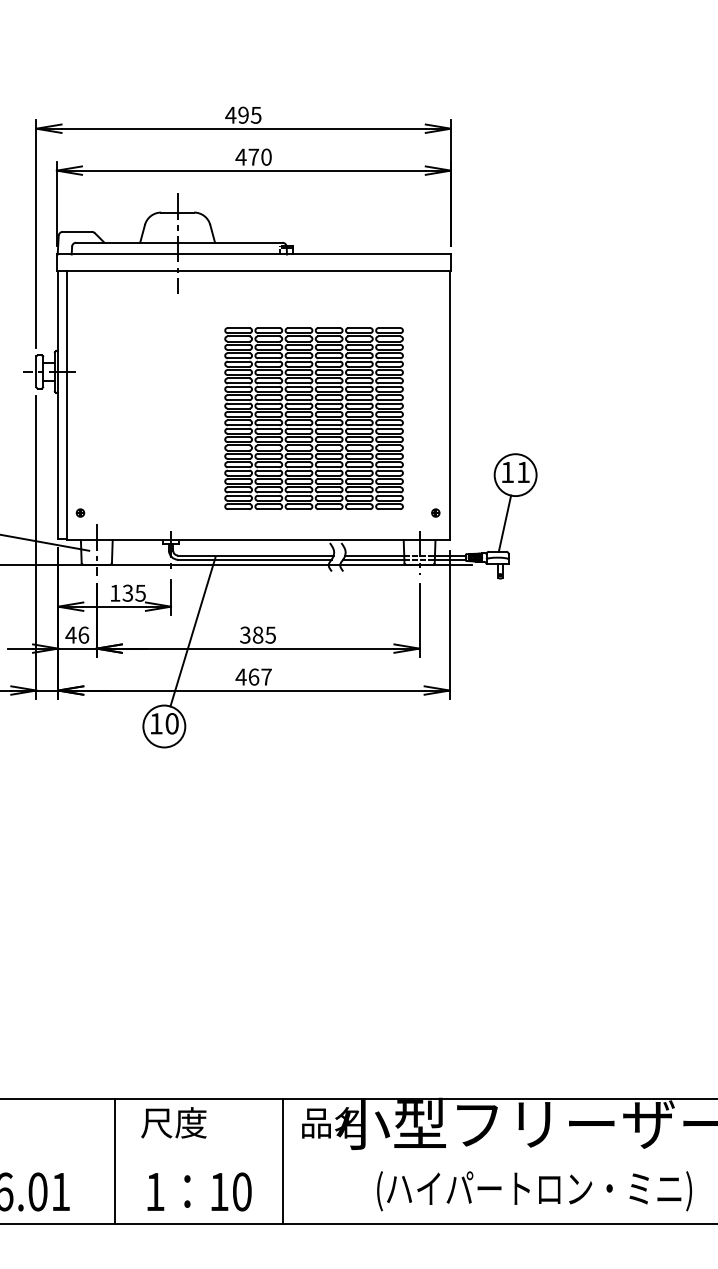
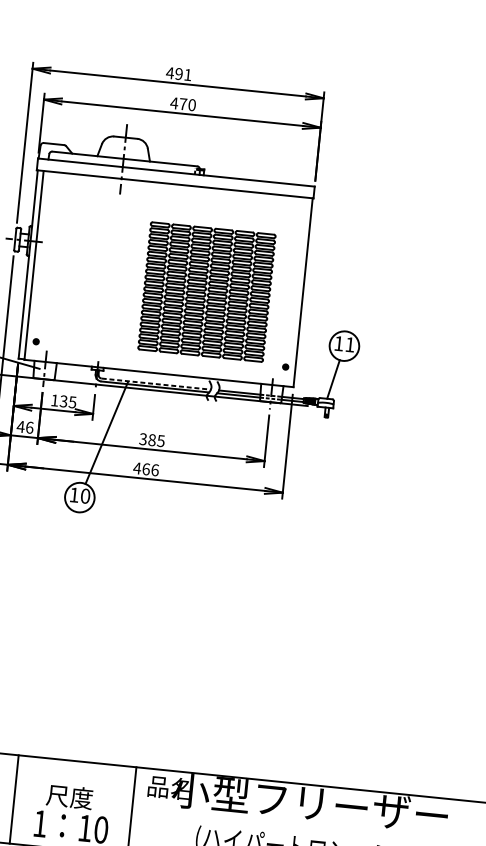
text: (255, 115) -> (187, 75), 495 -> 491
line: (255, 555) -> (156, 384), solid -> dashed
text: (266, 676) -> (155, 469), 467 -> 466
text: (173, 1122) -> (69, 796), moved

